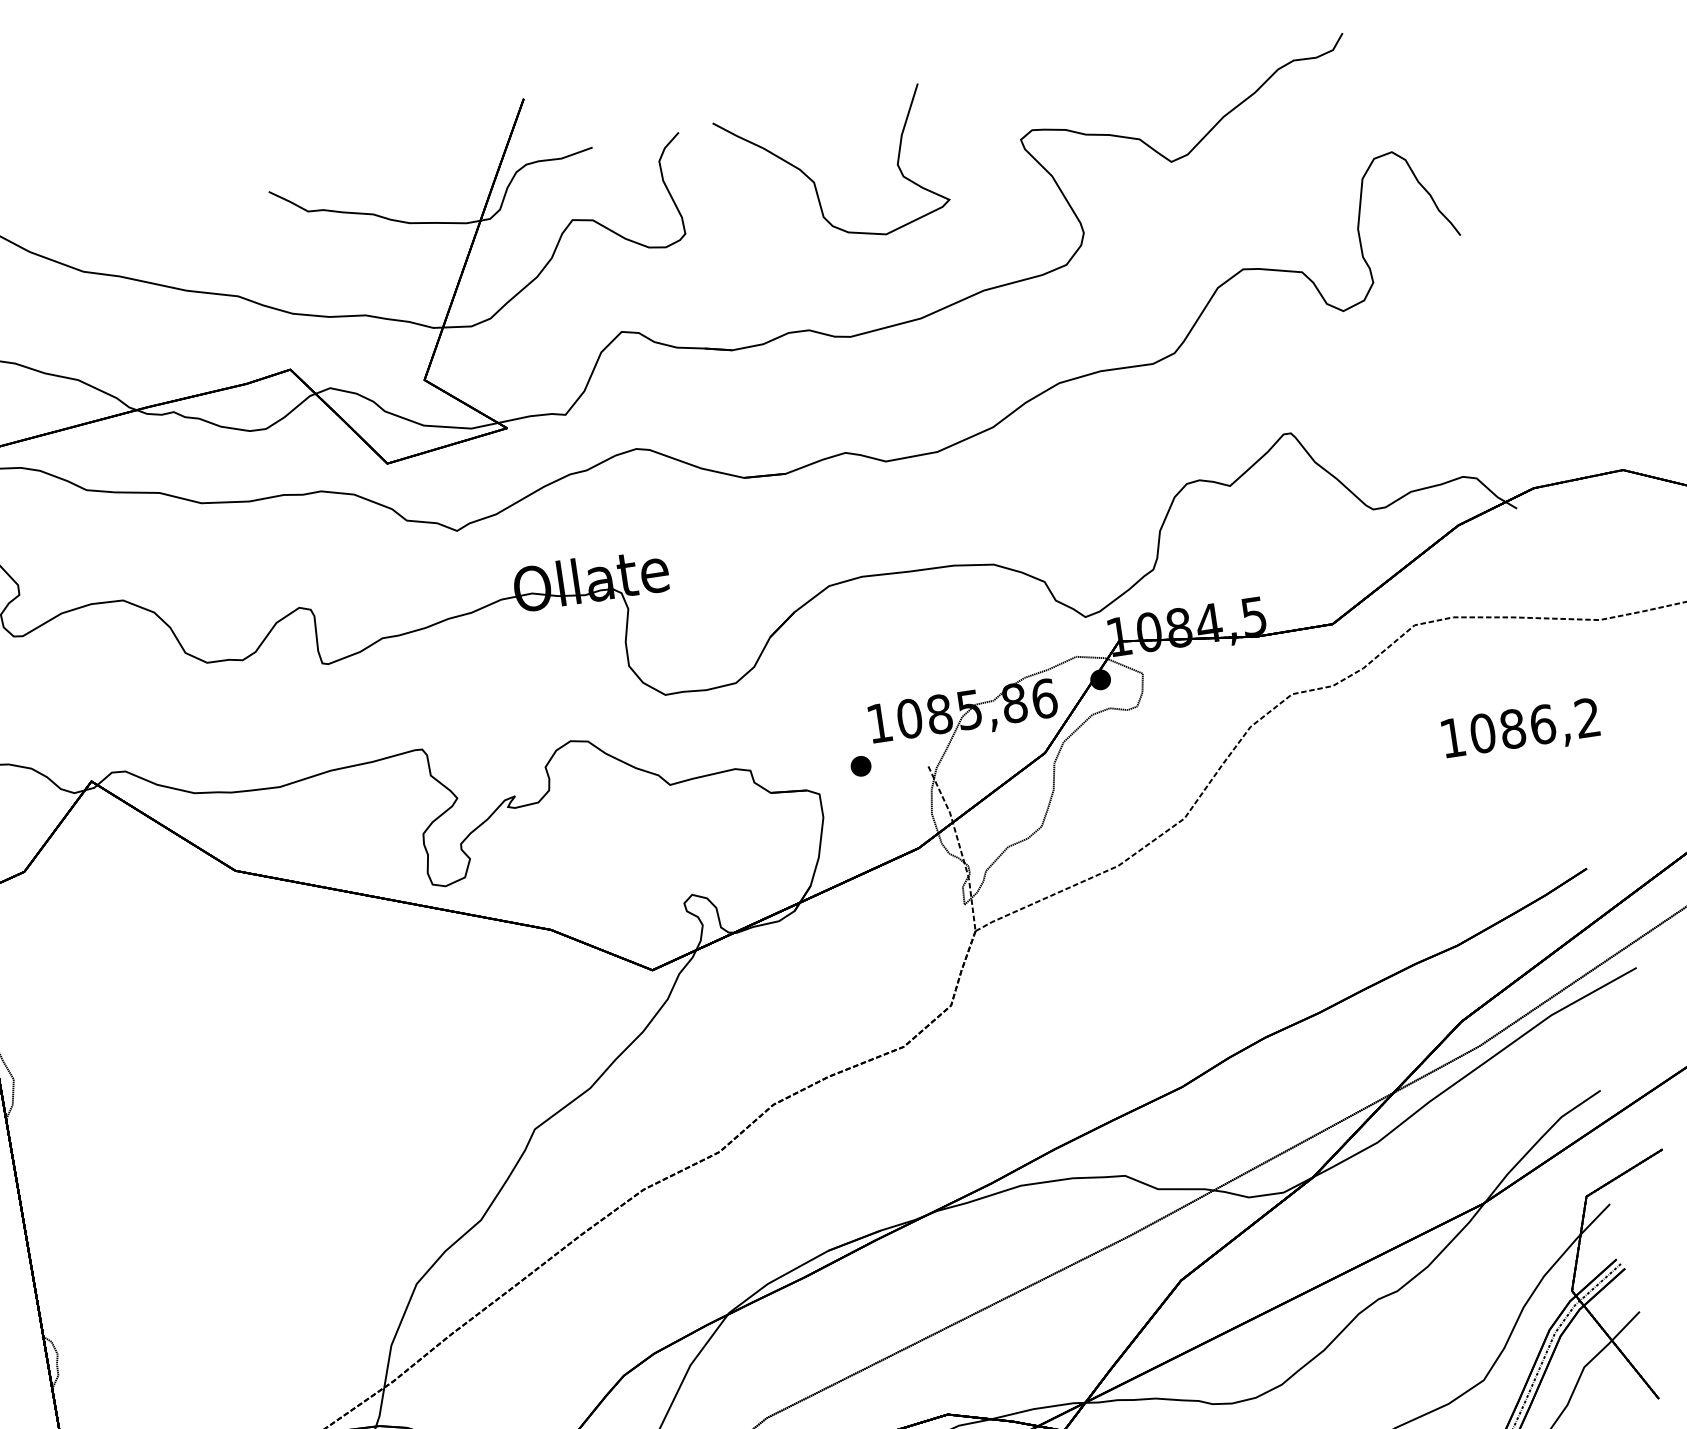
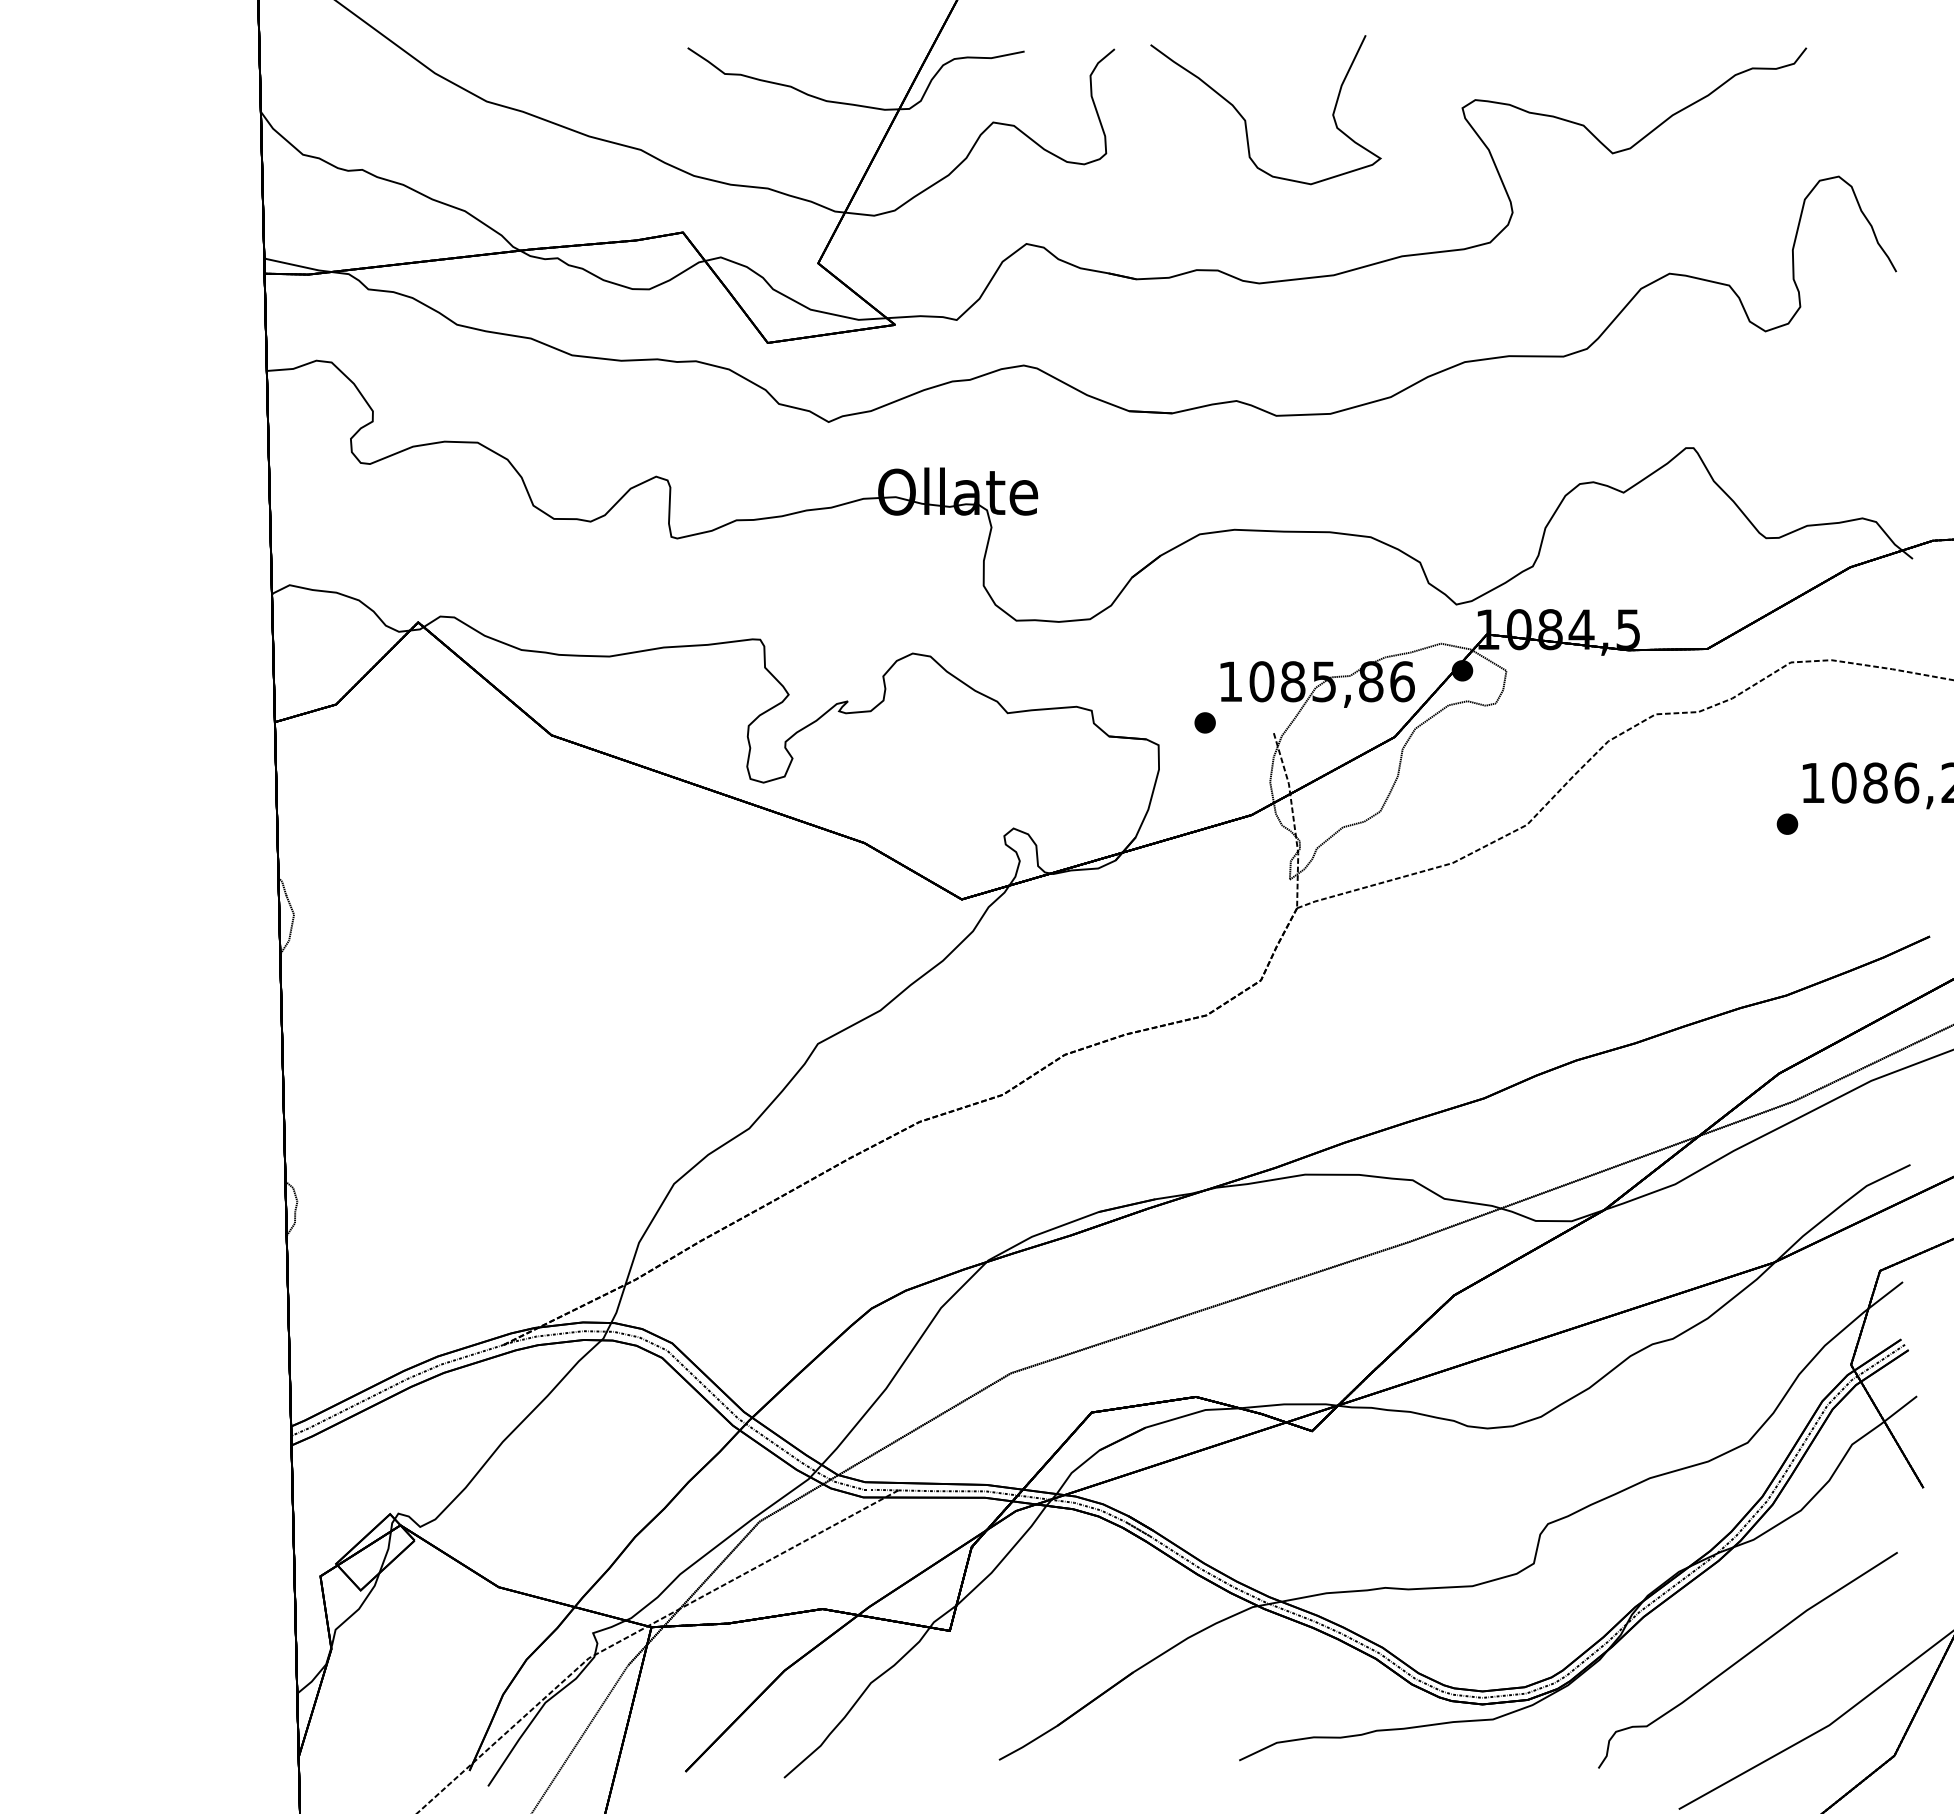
part: (1434, 780) -> (1787, 823), added

